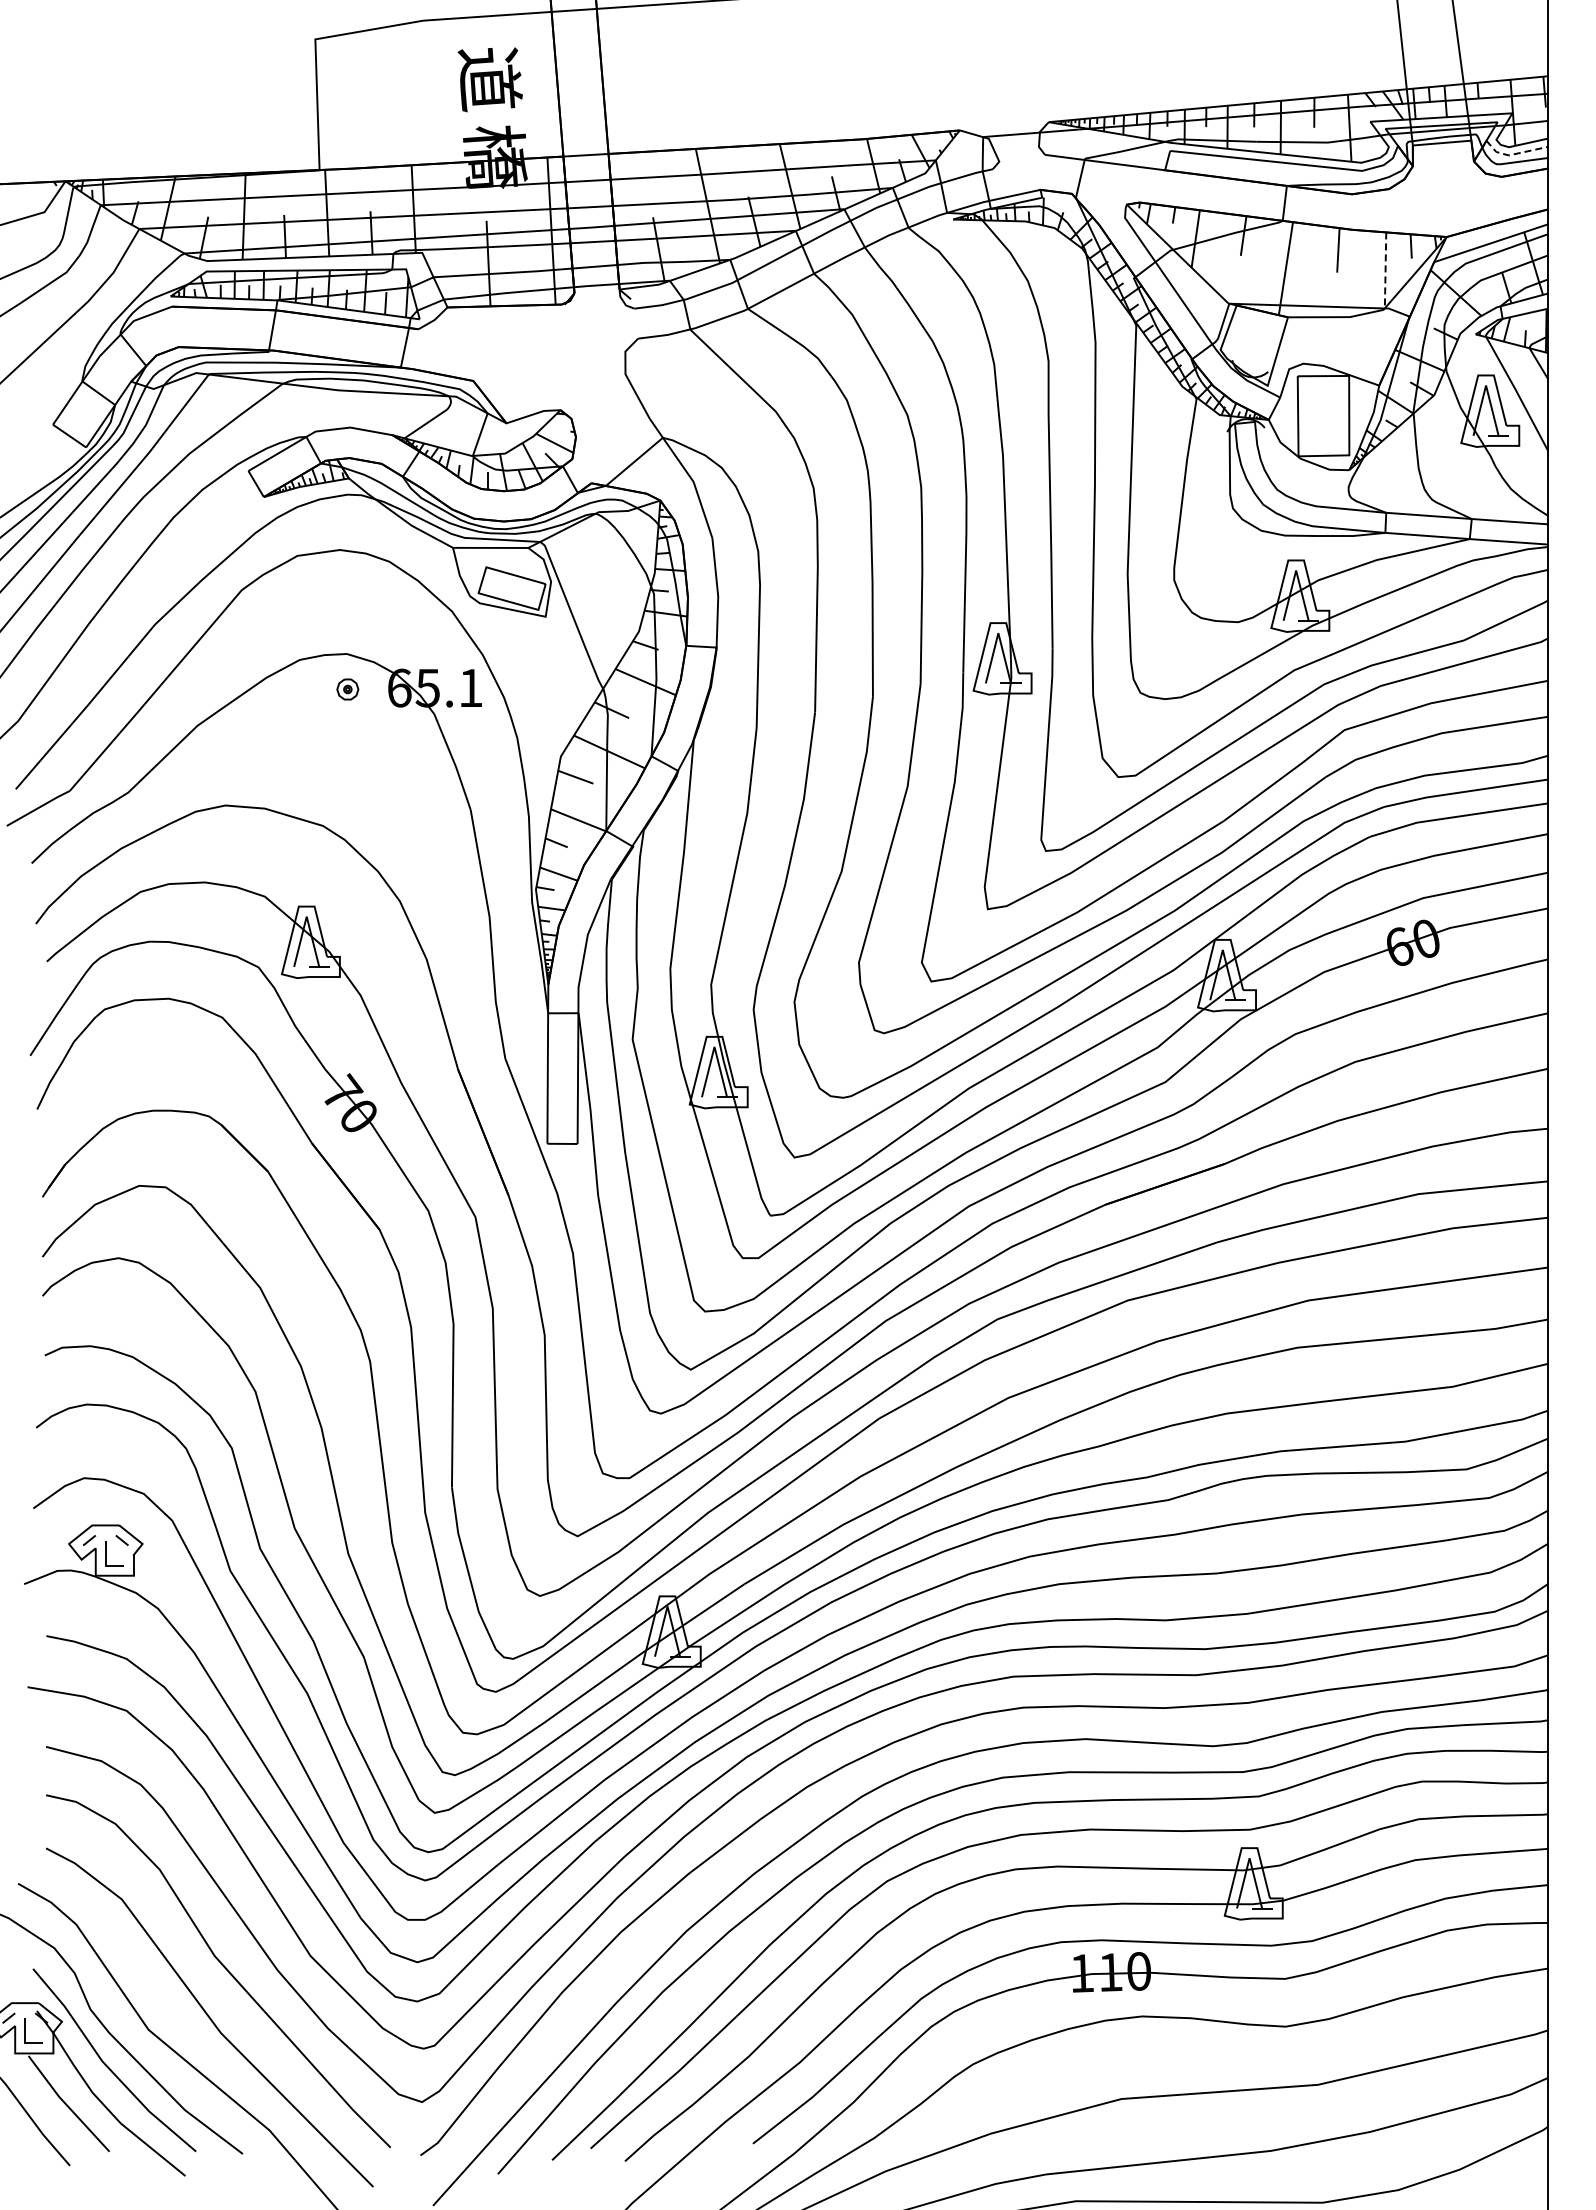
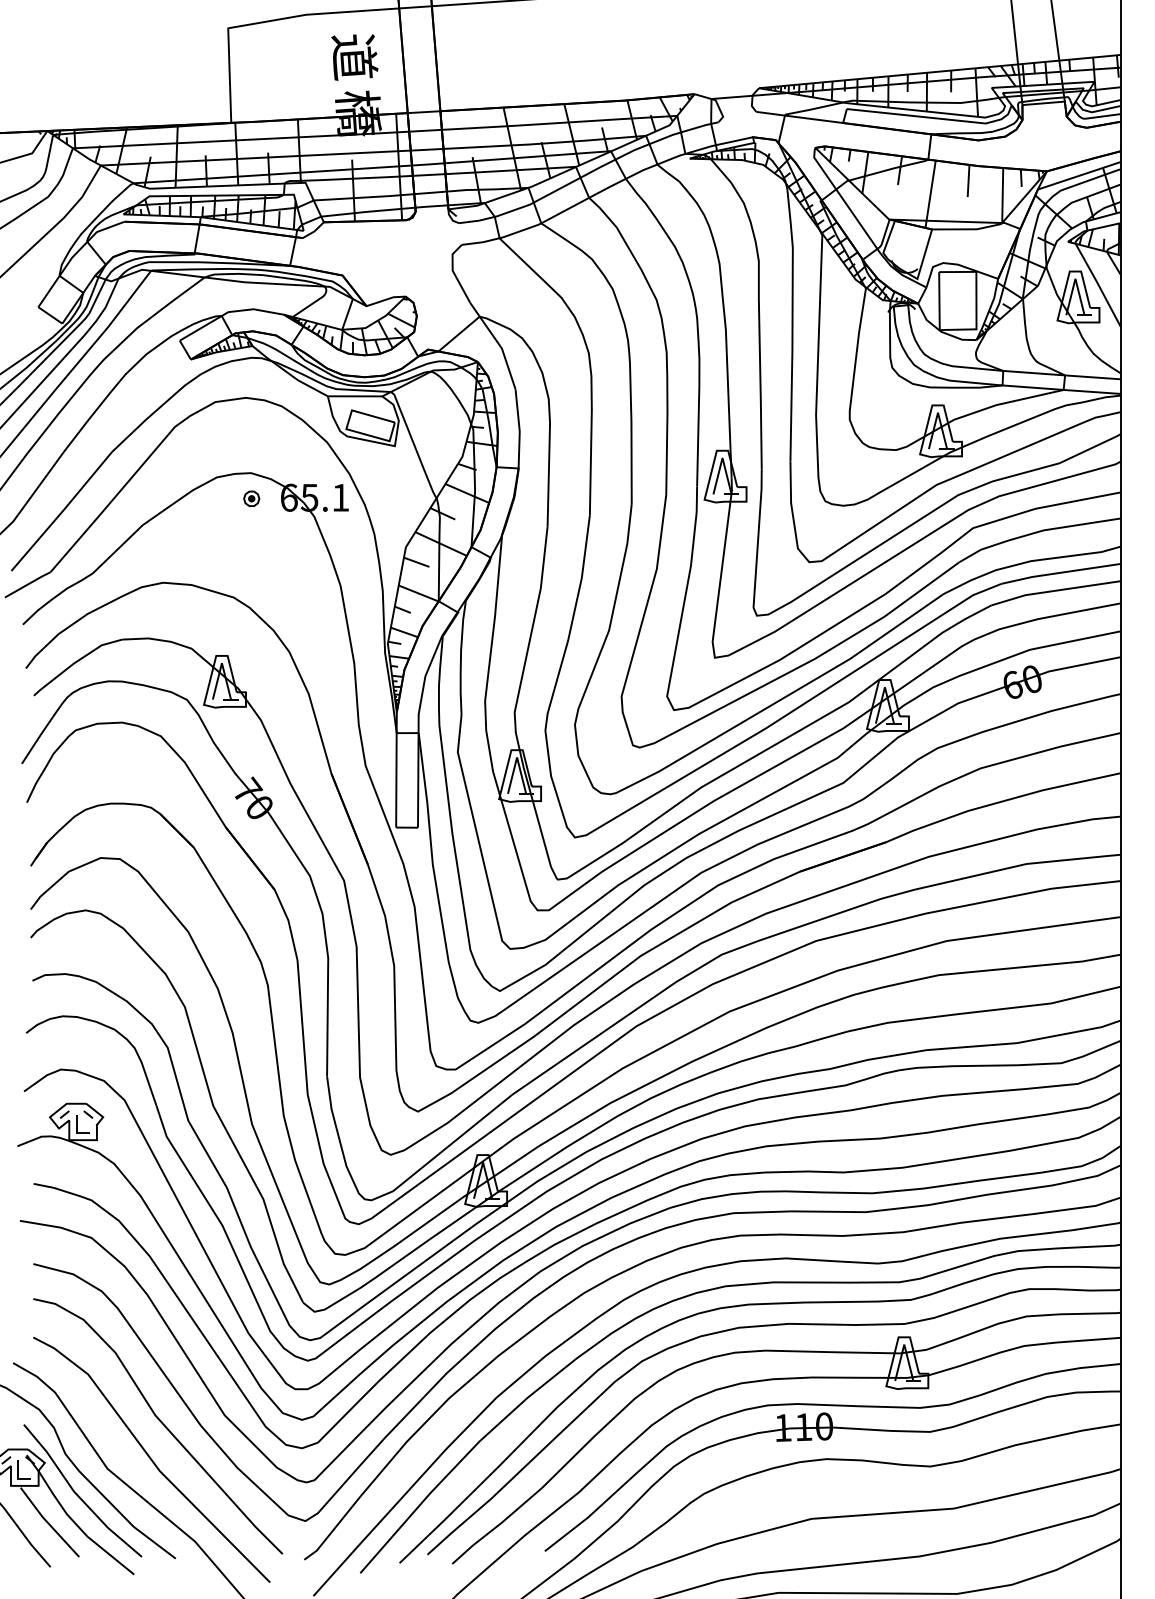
line: (1513, 154) -> (1095, 111), dashed -> solid
line: (1385, 270) -> (1002, 195), dashed -> solid

